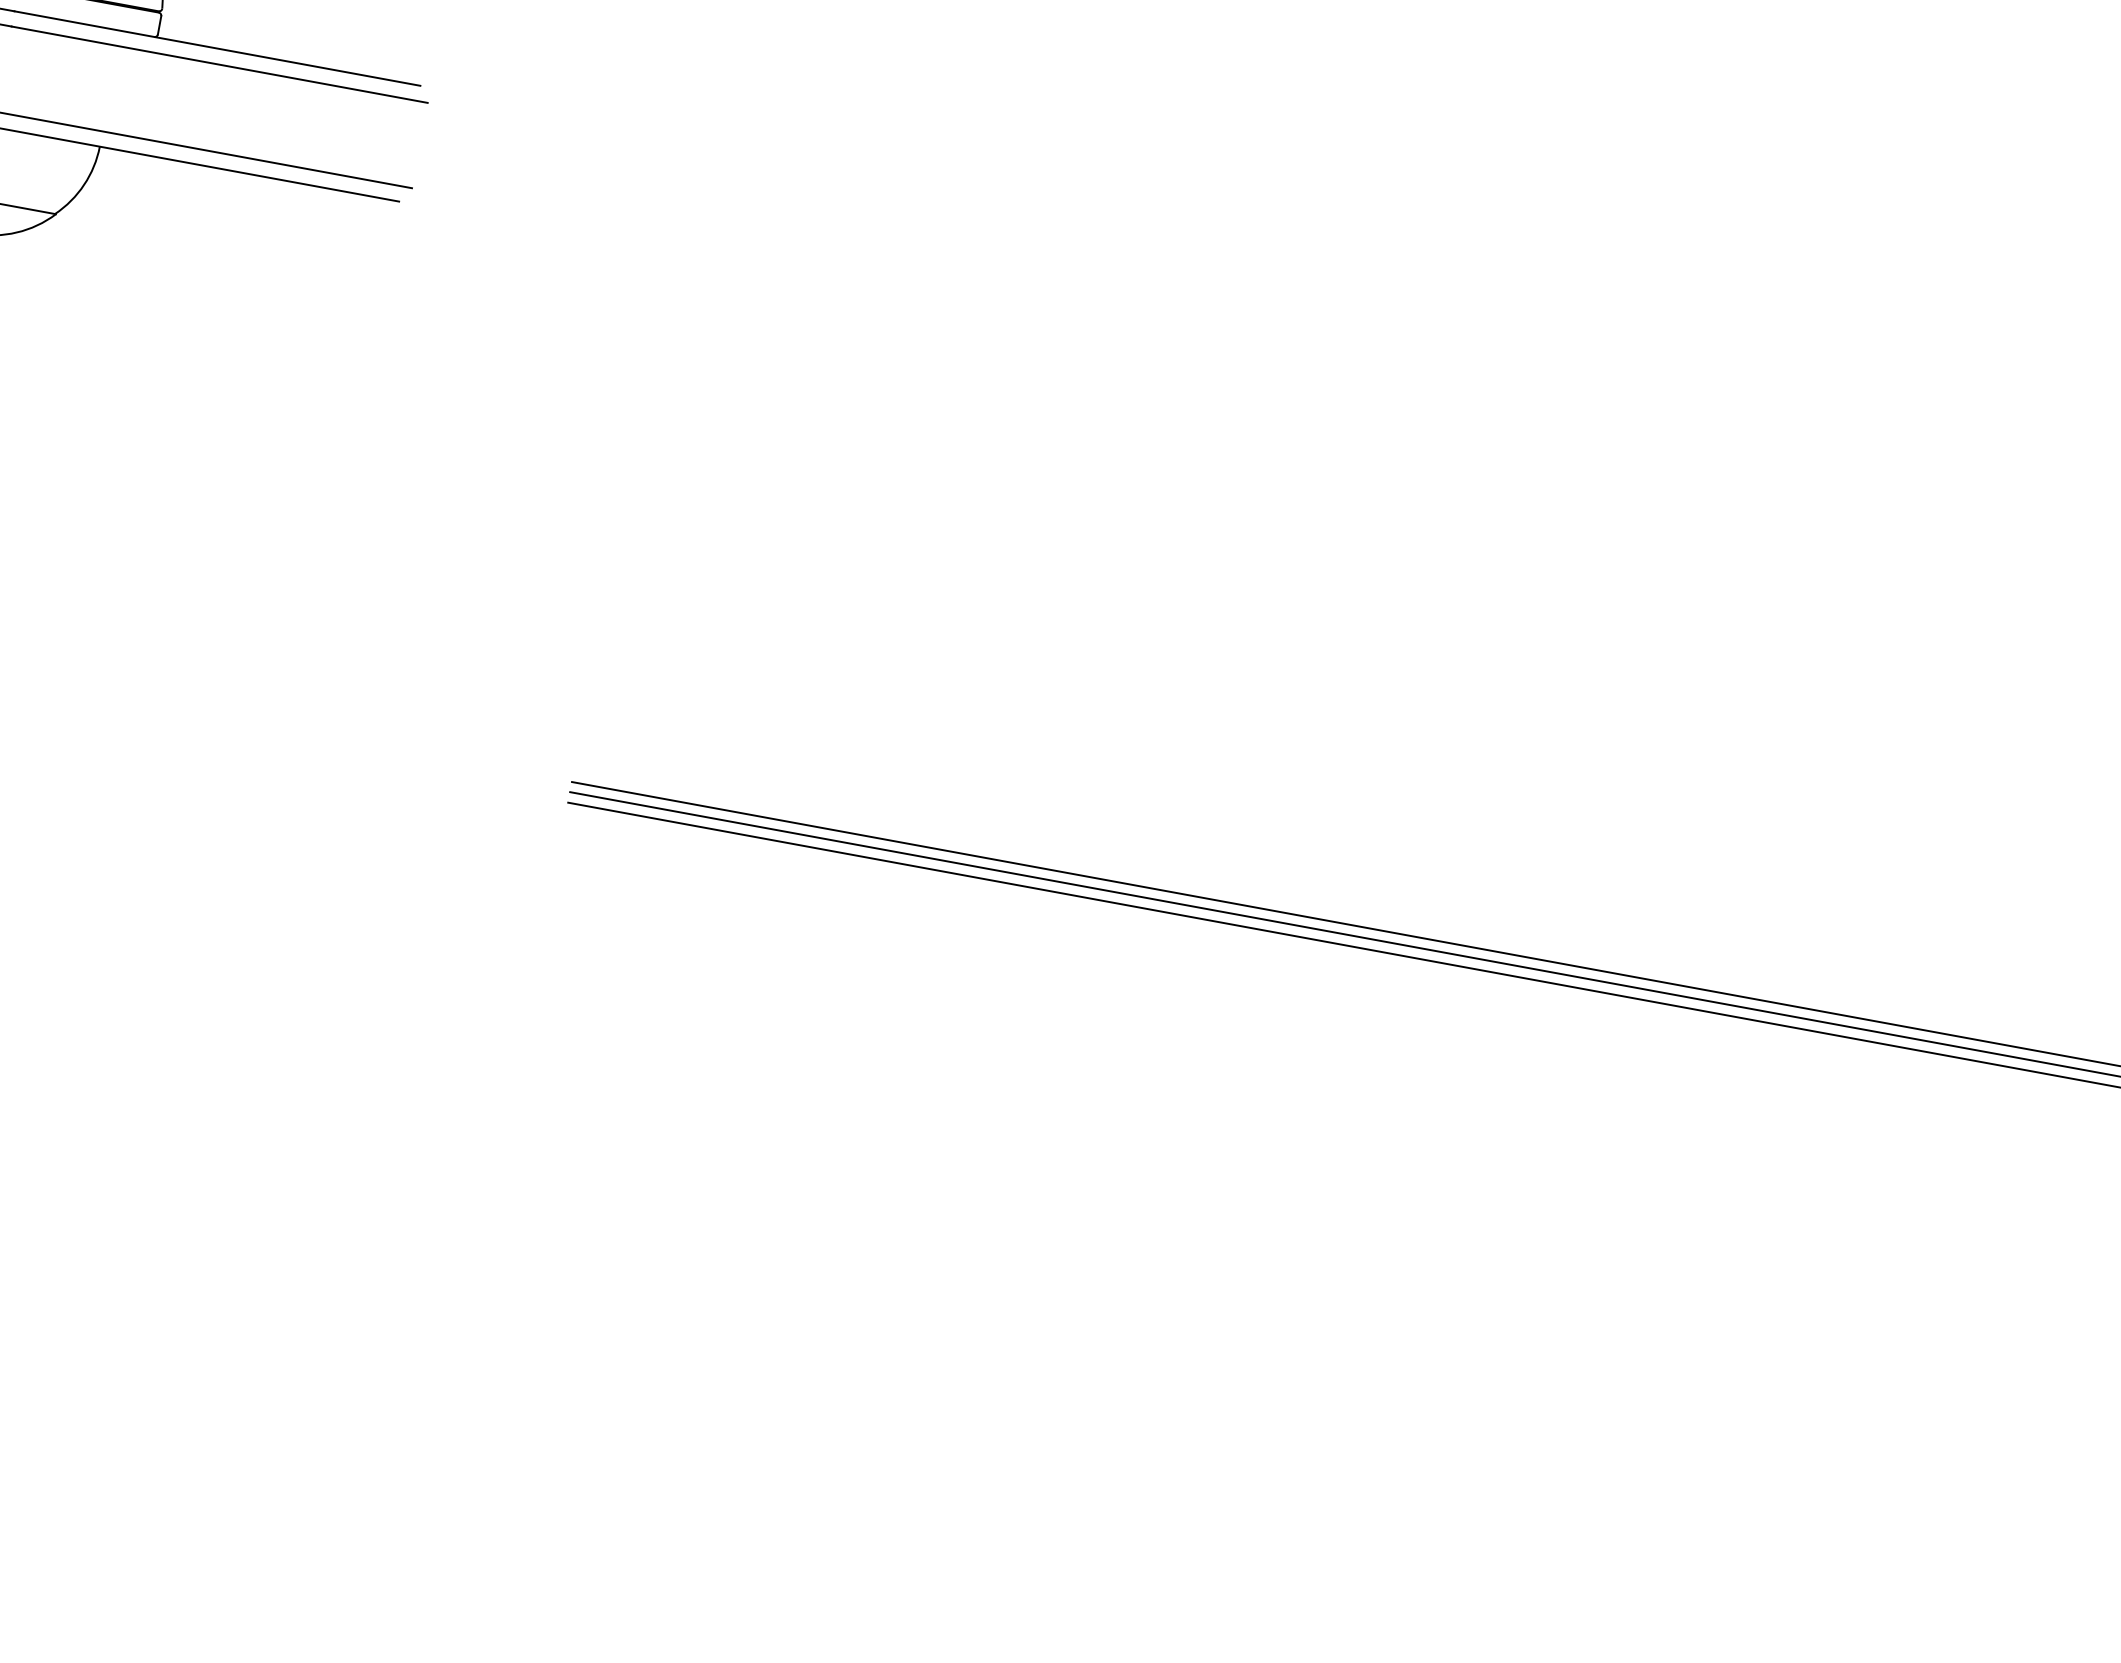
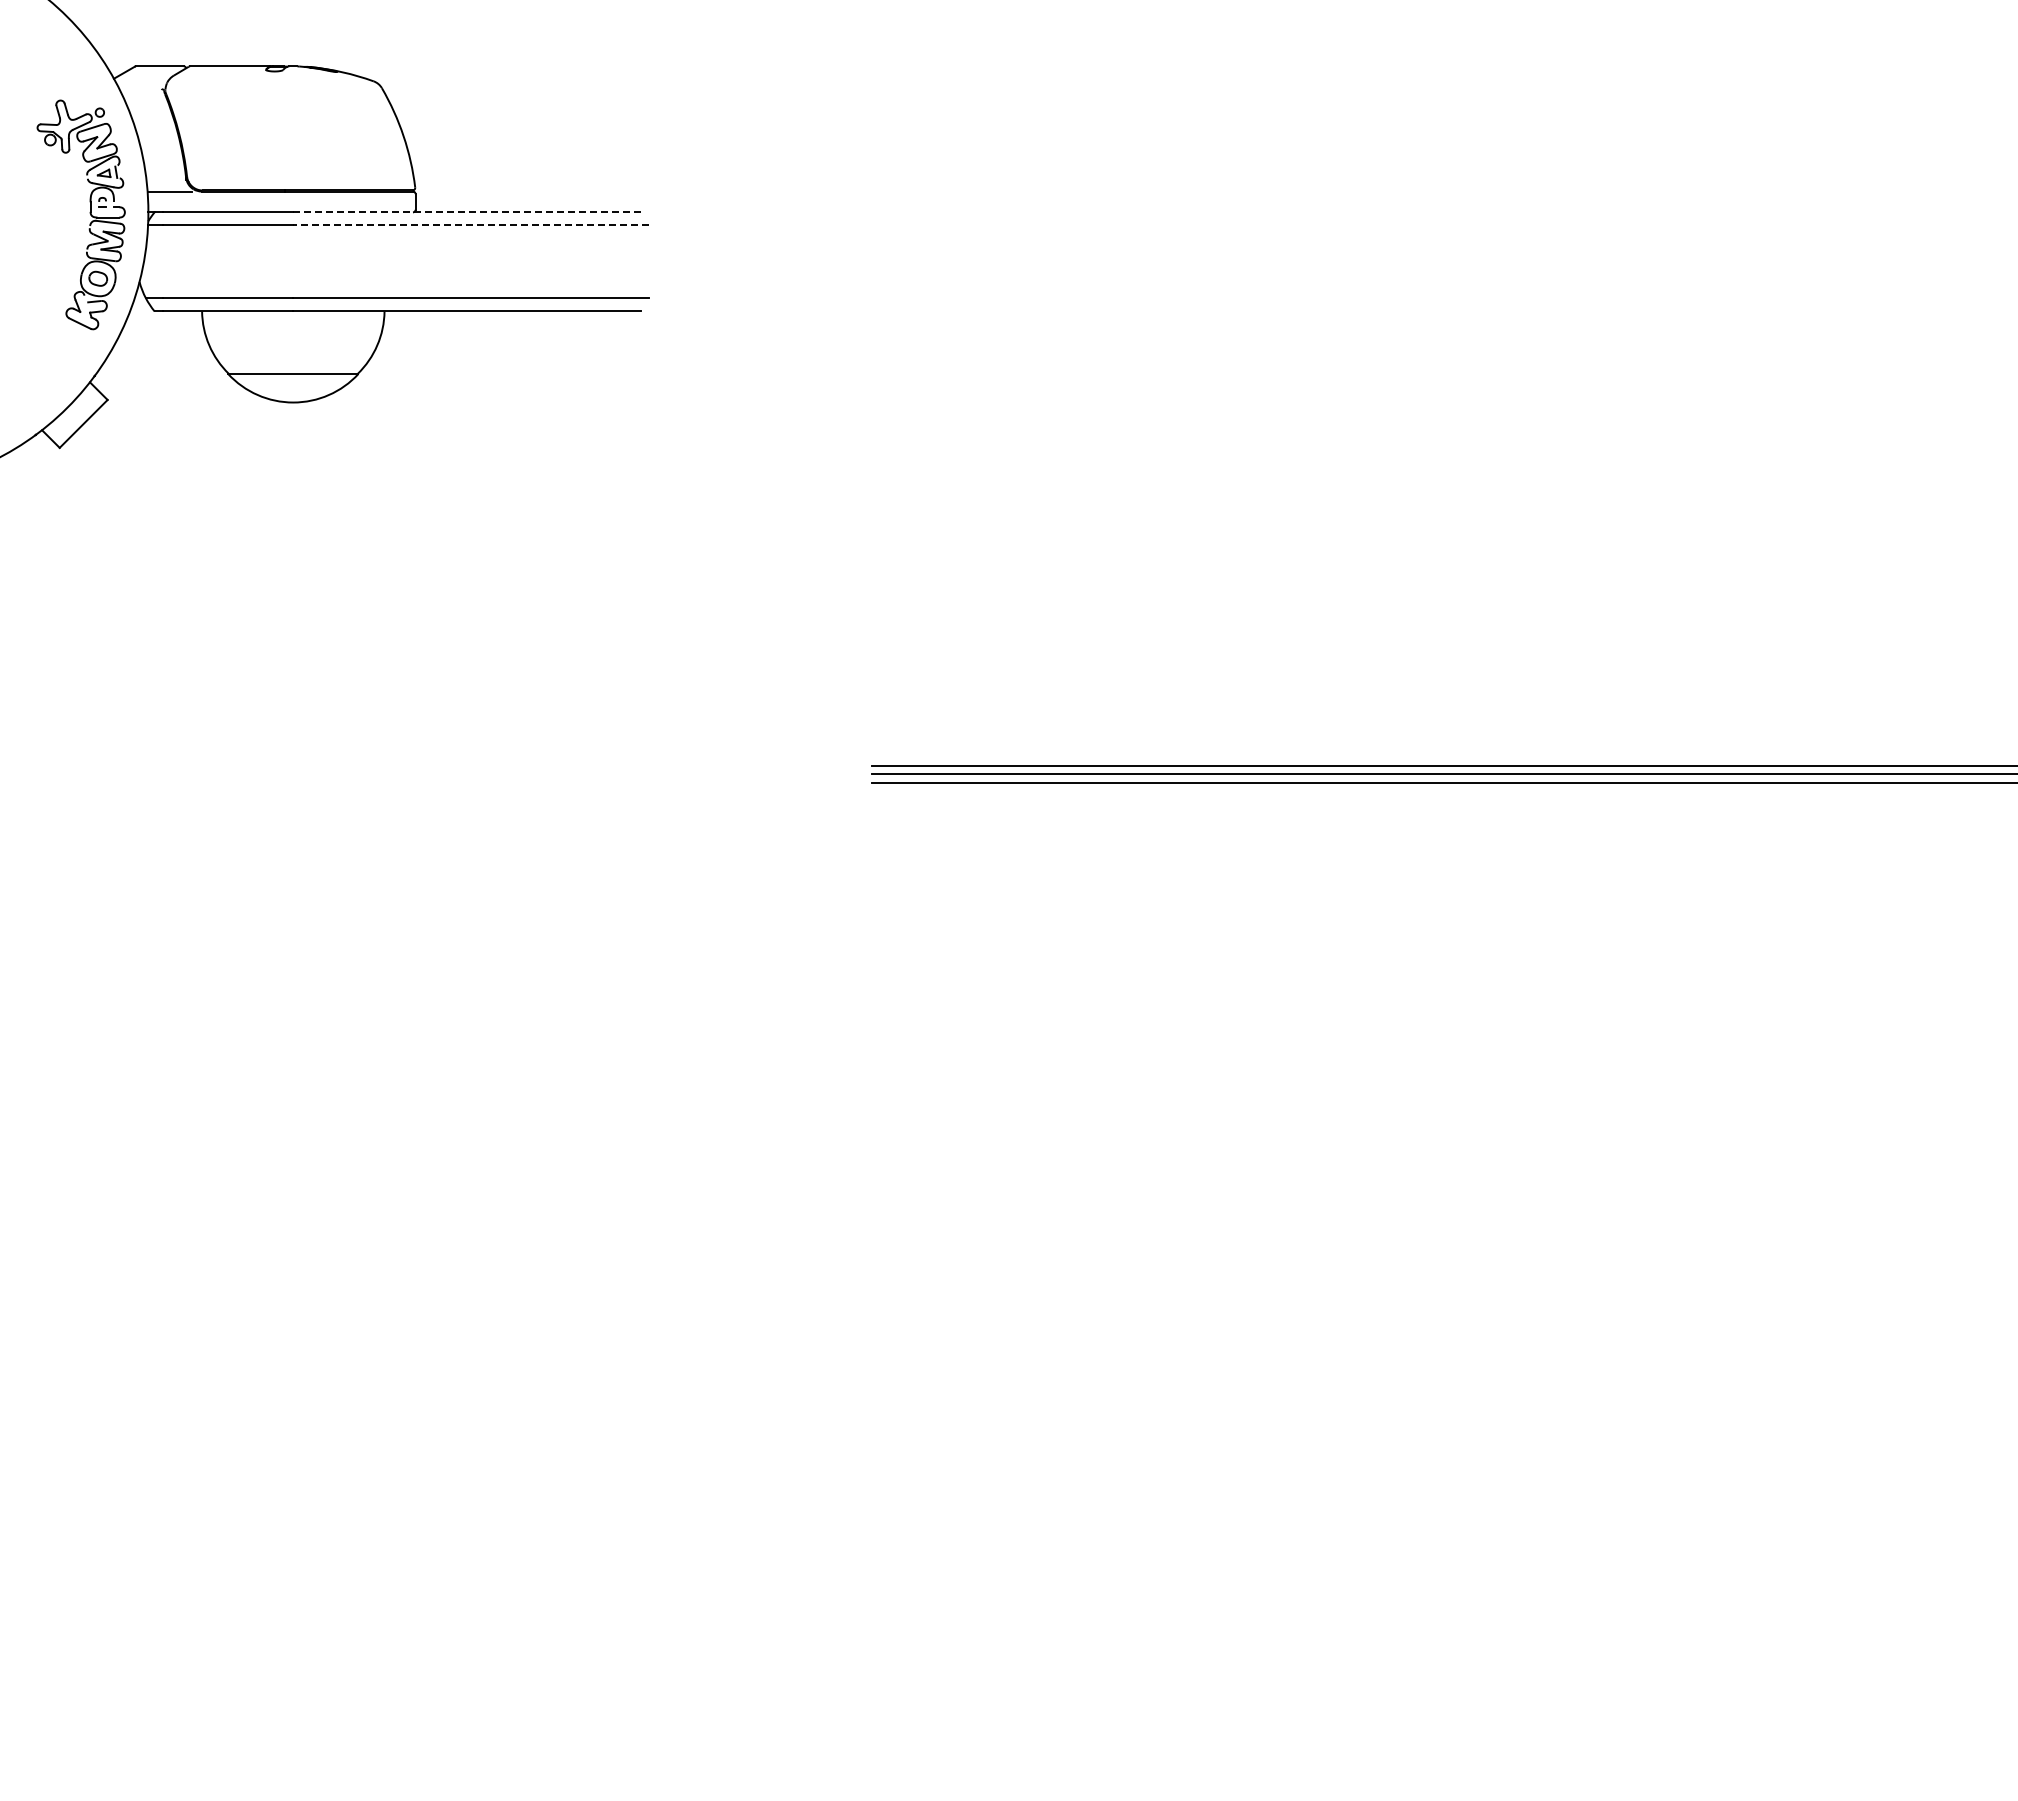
line: (216, 48) -> (466, 212), solid -> dashed
line: (219, 64) -> (471, 225), solid -> dashed

